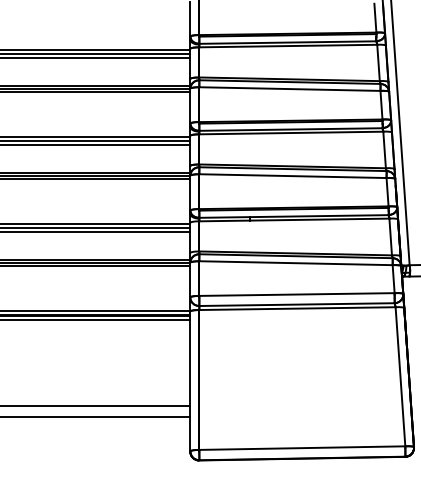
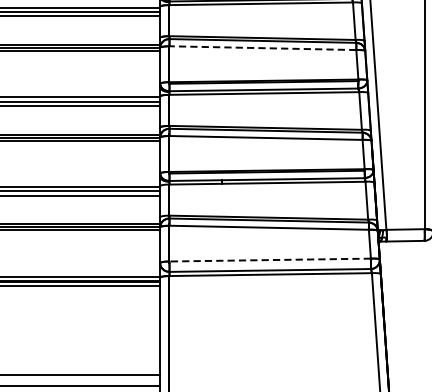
line: (289, 89) -> (262, 48), solid -> dashed
line: (296, 294) -> (269, 260), solid -> dashed

